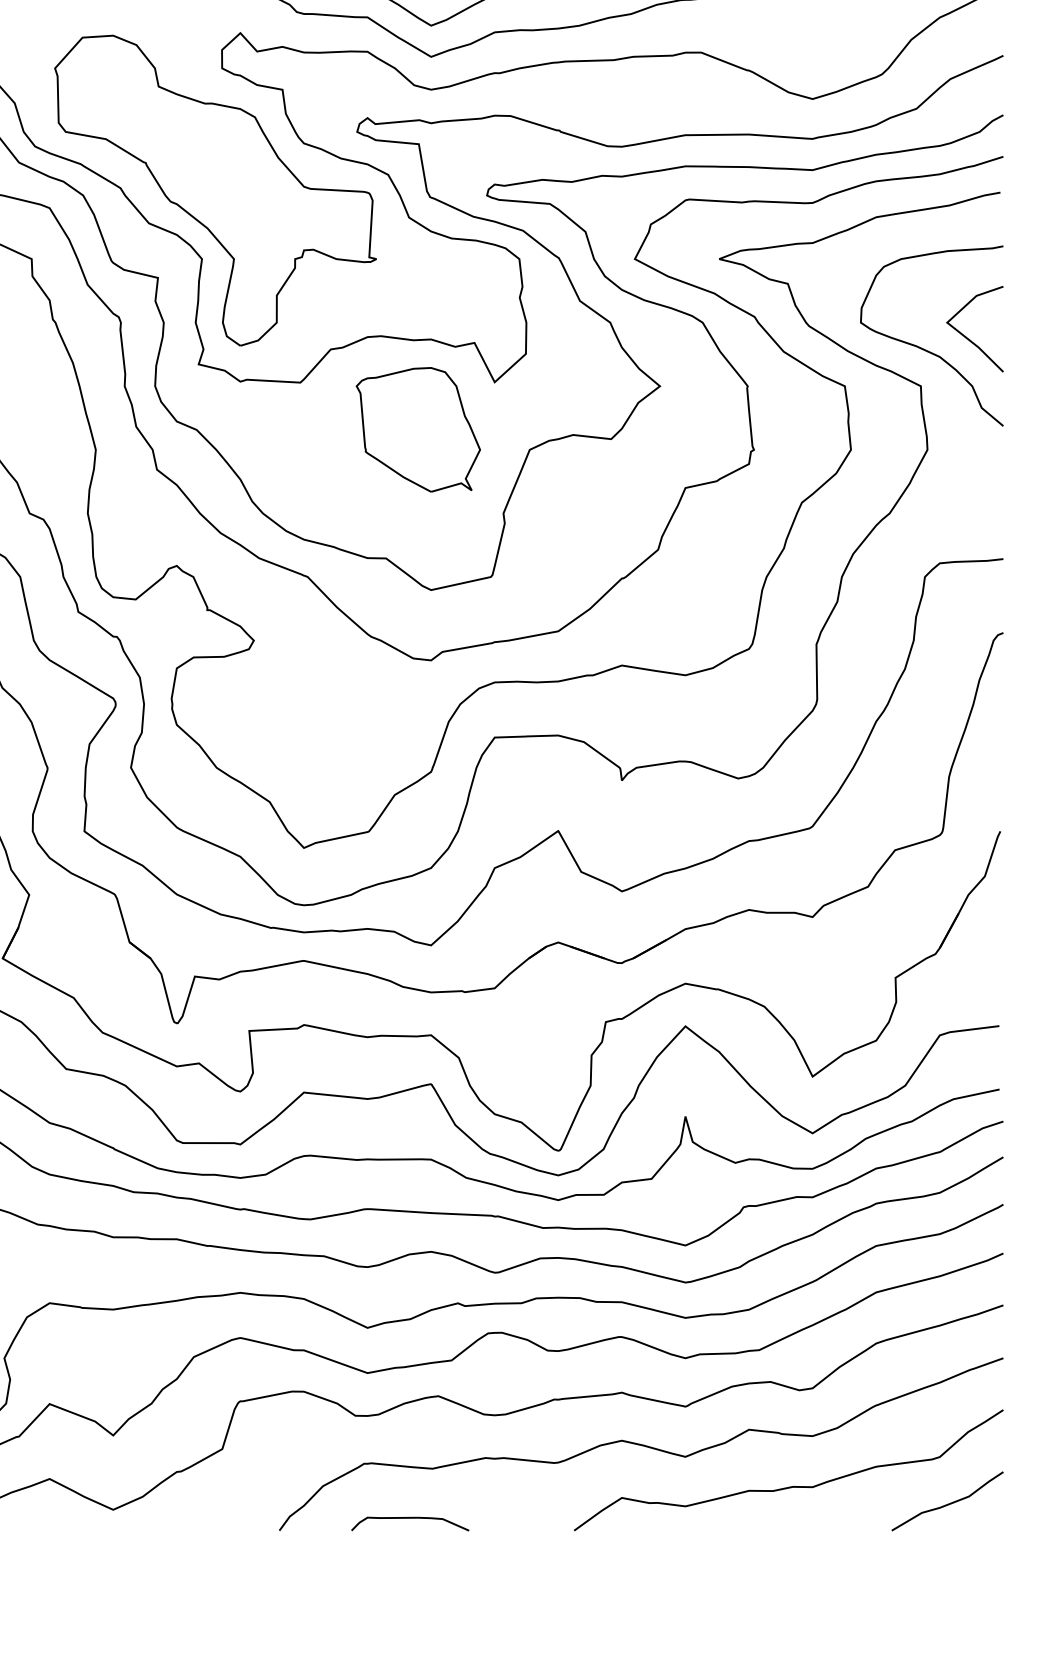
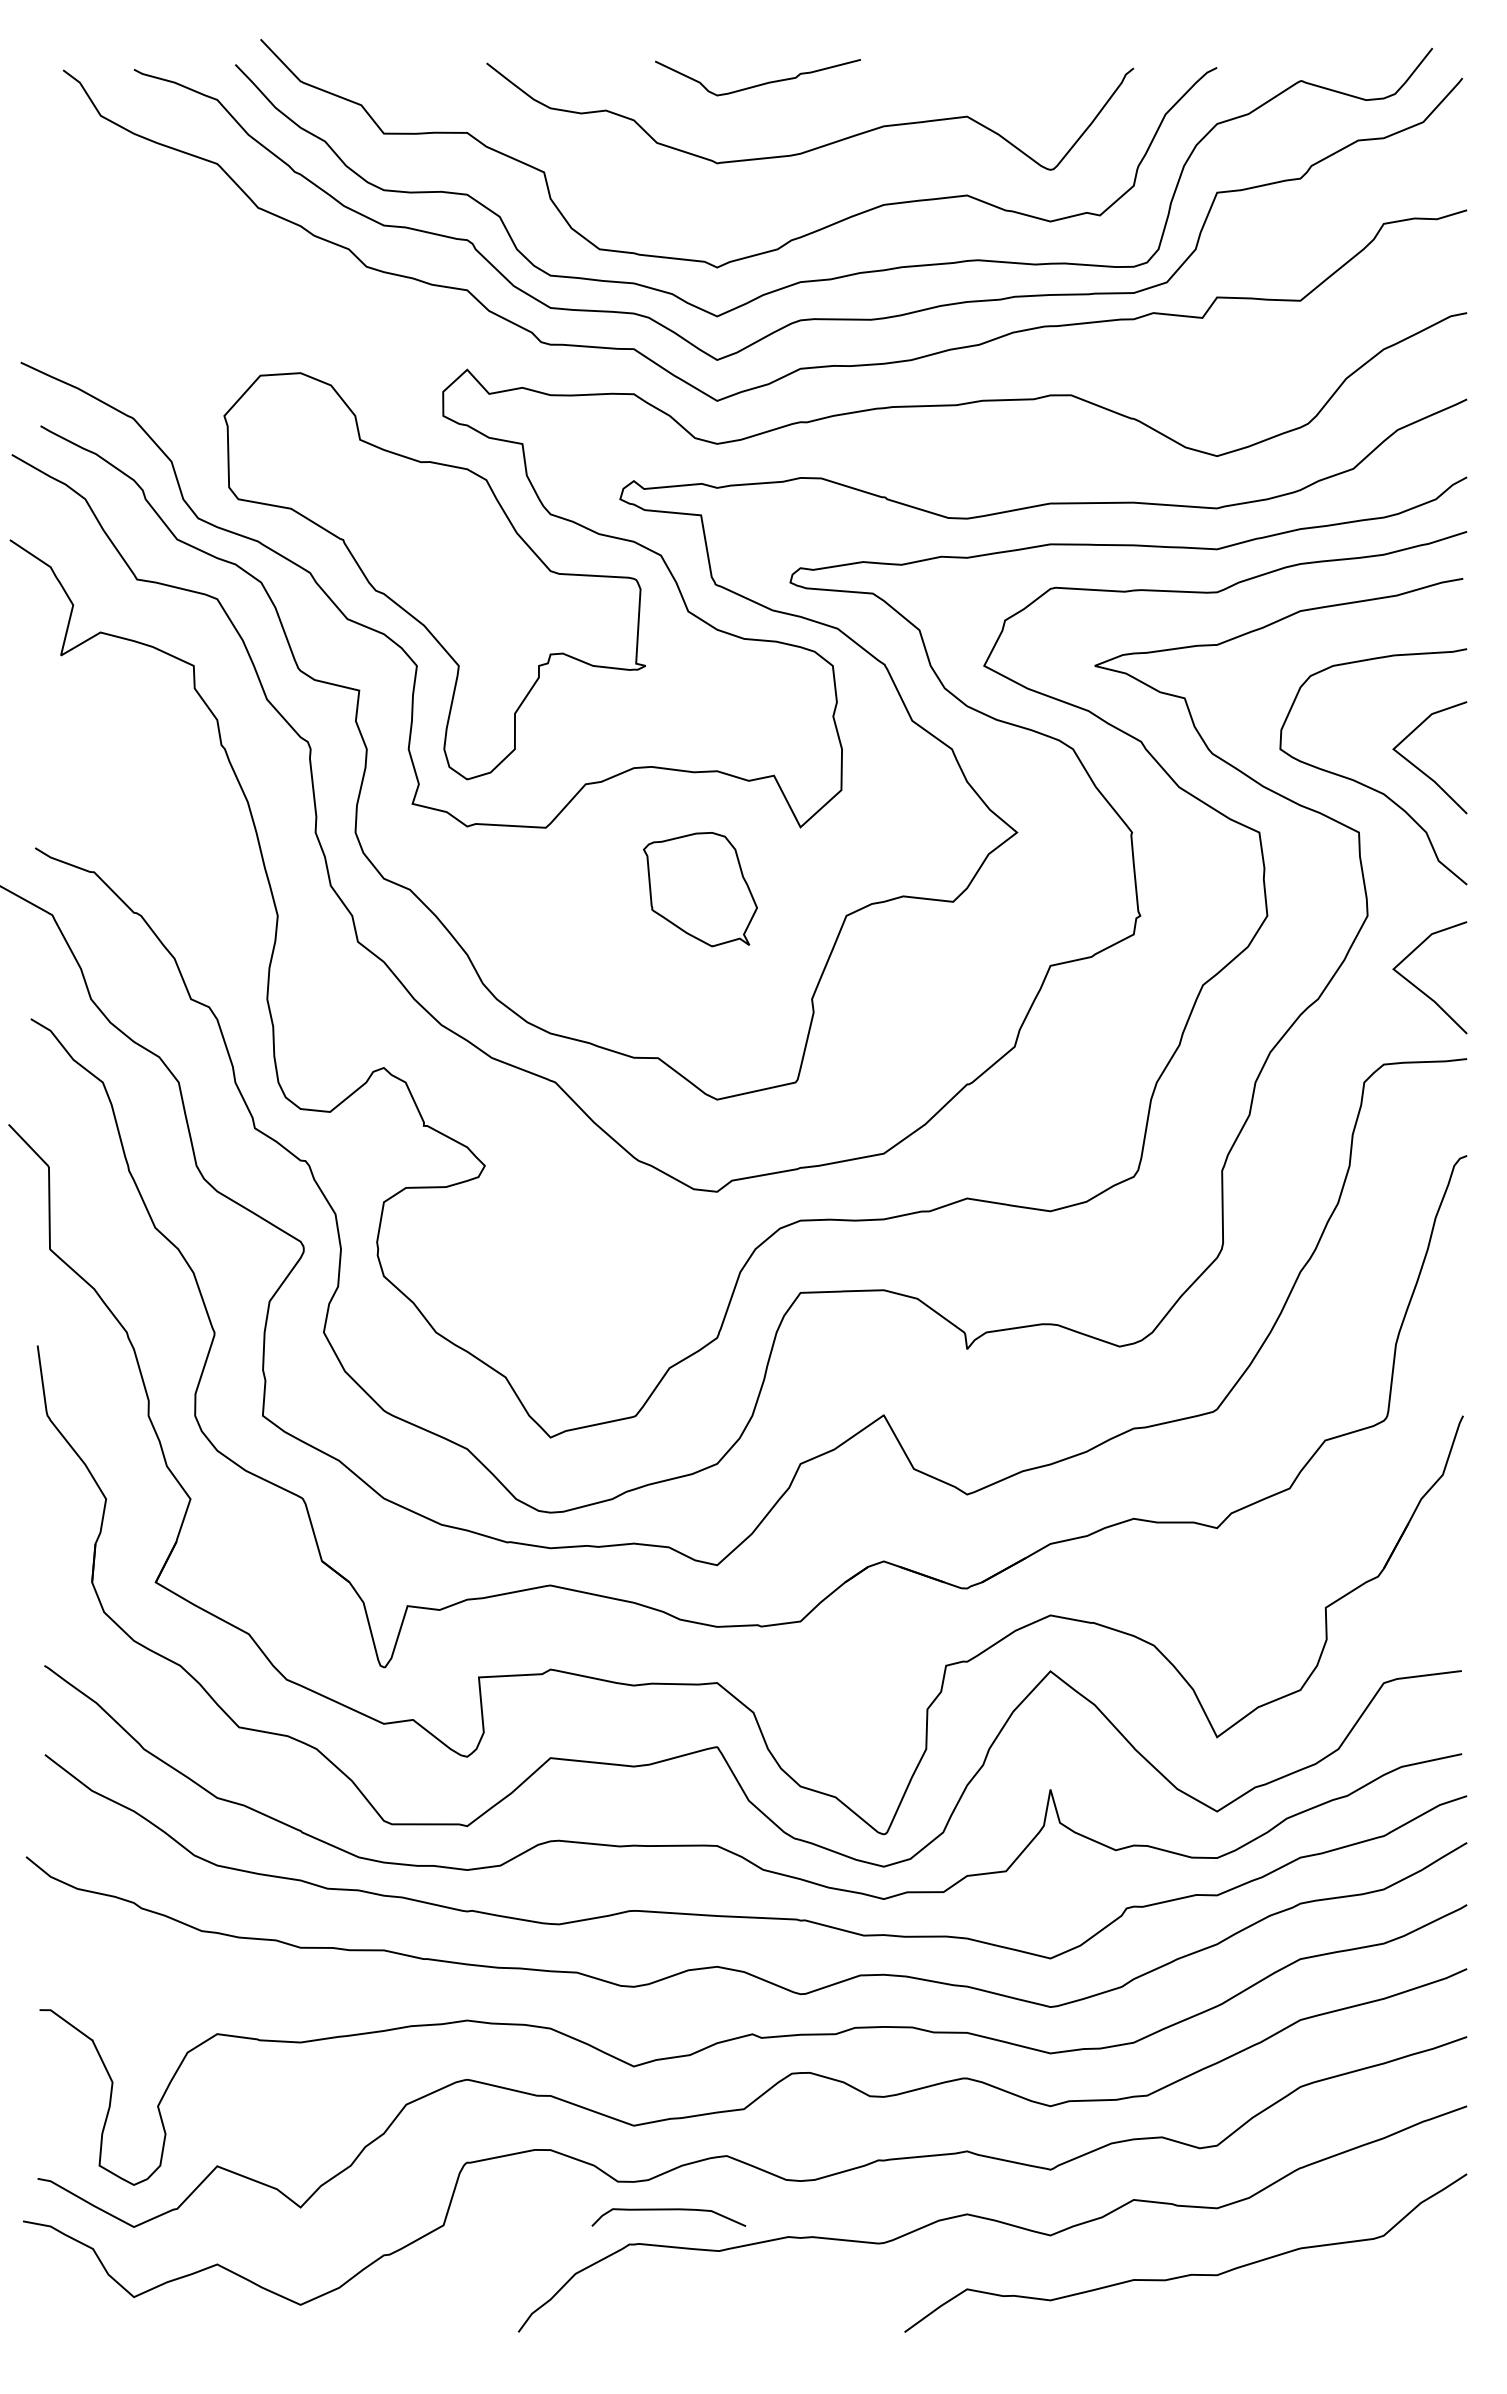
part: (418, 429) -> (700, 889), size x0.7
line: (969, 506) -> (1422, 990), added
curve: (948, 1503) -> (1395, 2296), removed
curve: (410, 1518) -> (668, 2210), moved

